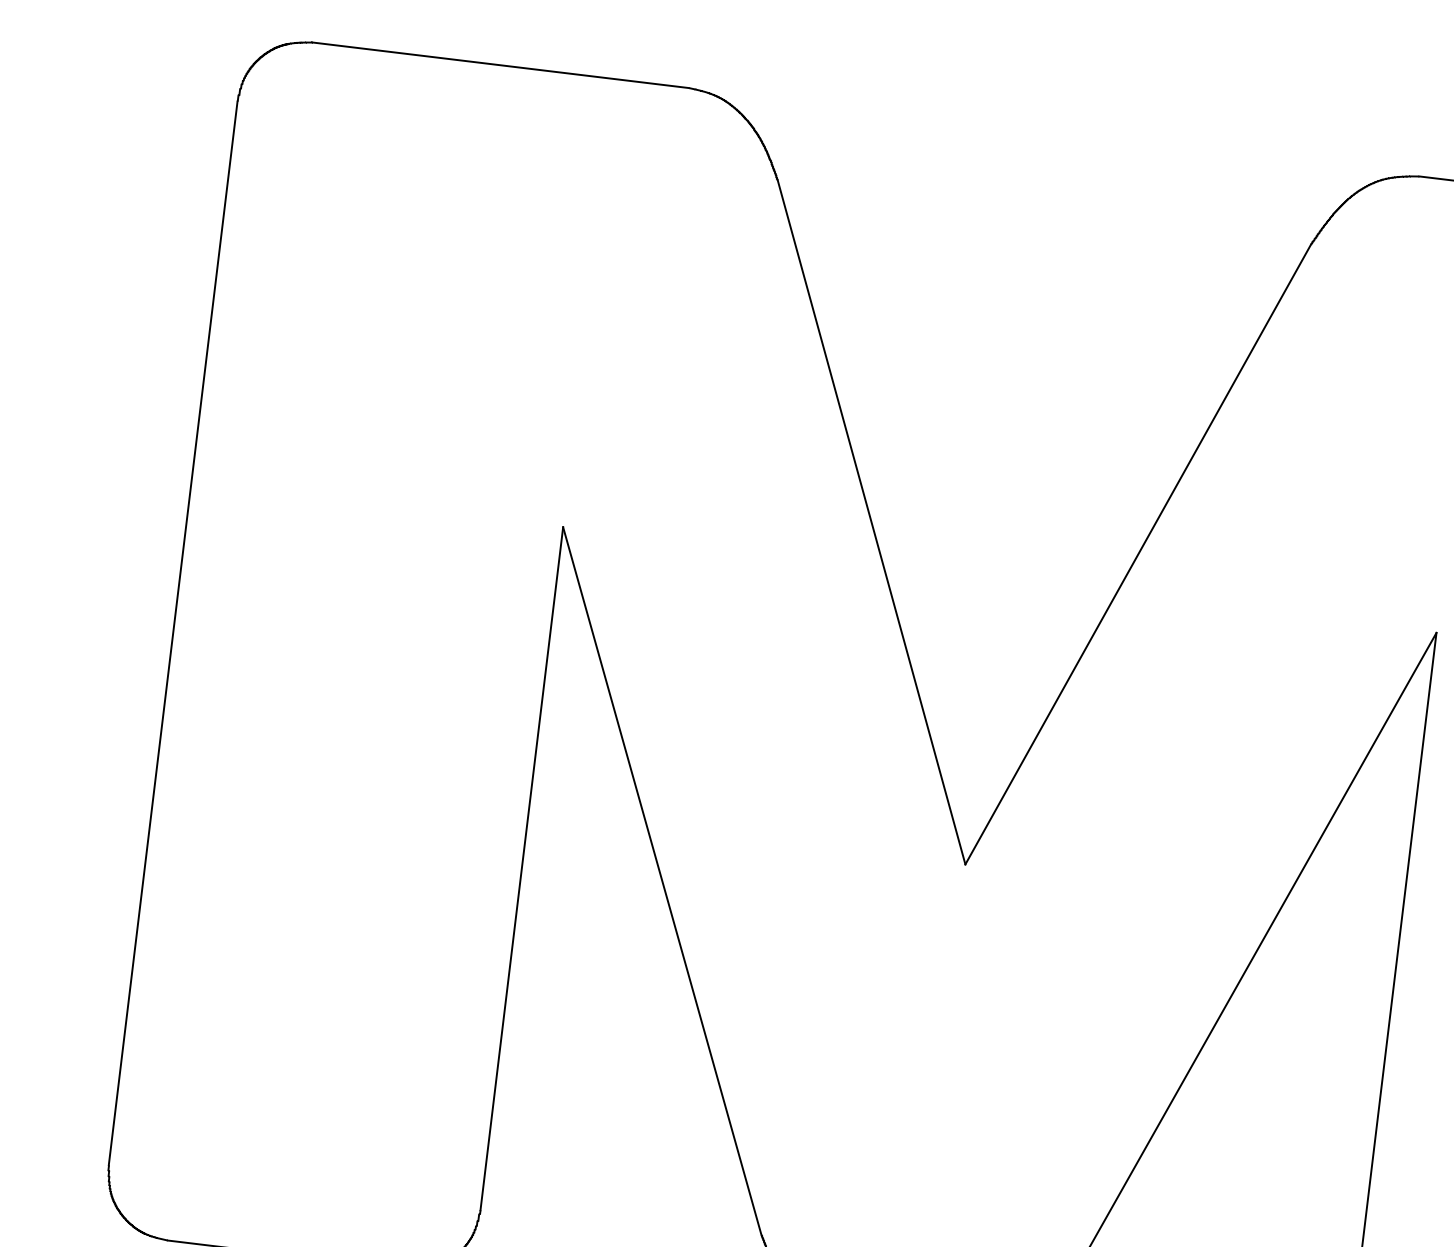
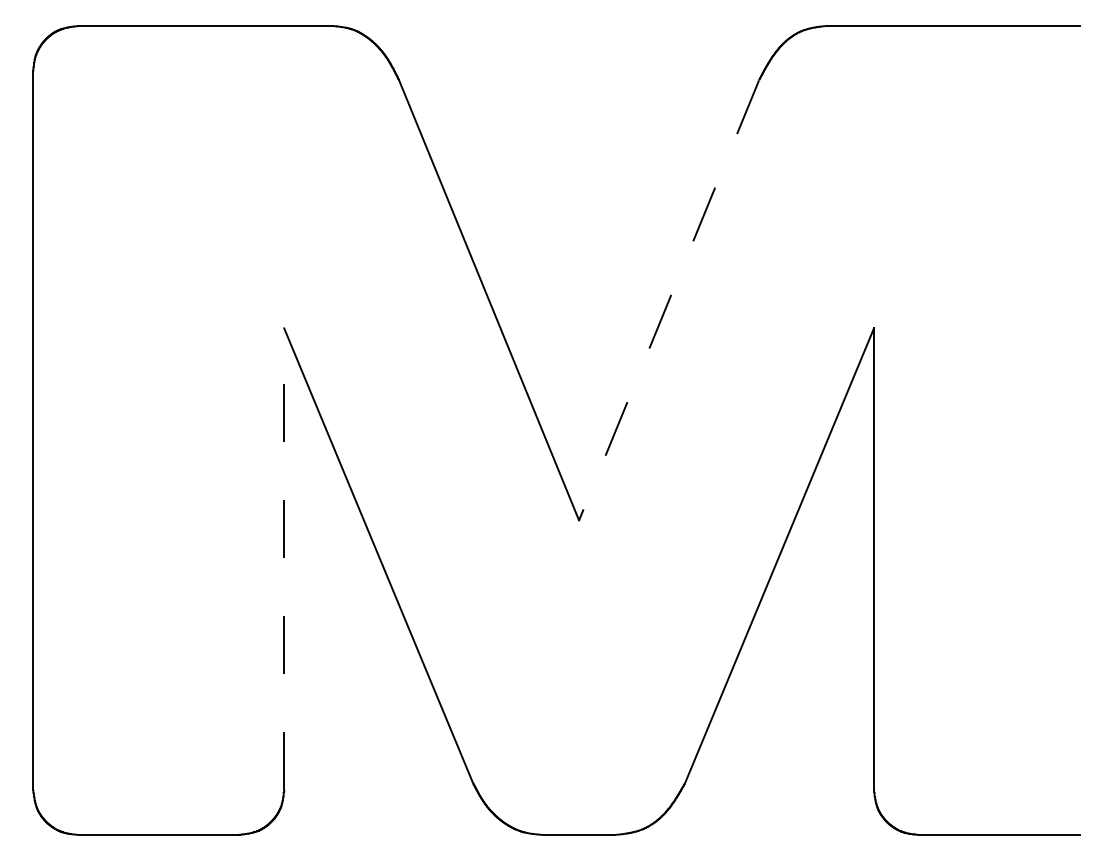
line: (1138, 554) -> (669, 300), solid -> dashed
line: (522, 869) -> (284, 559), solid -> dashed

